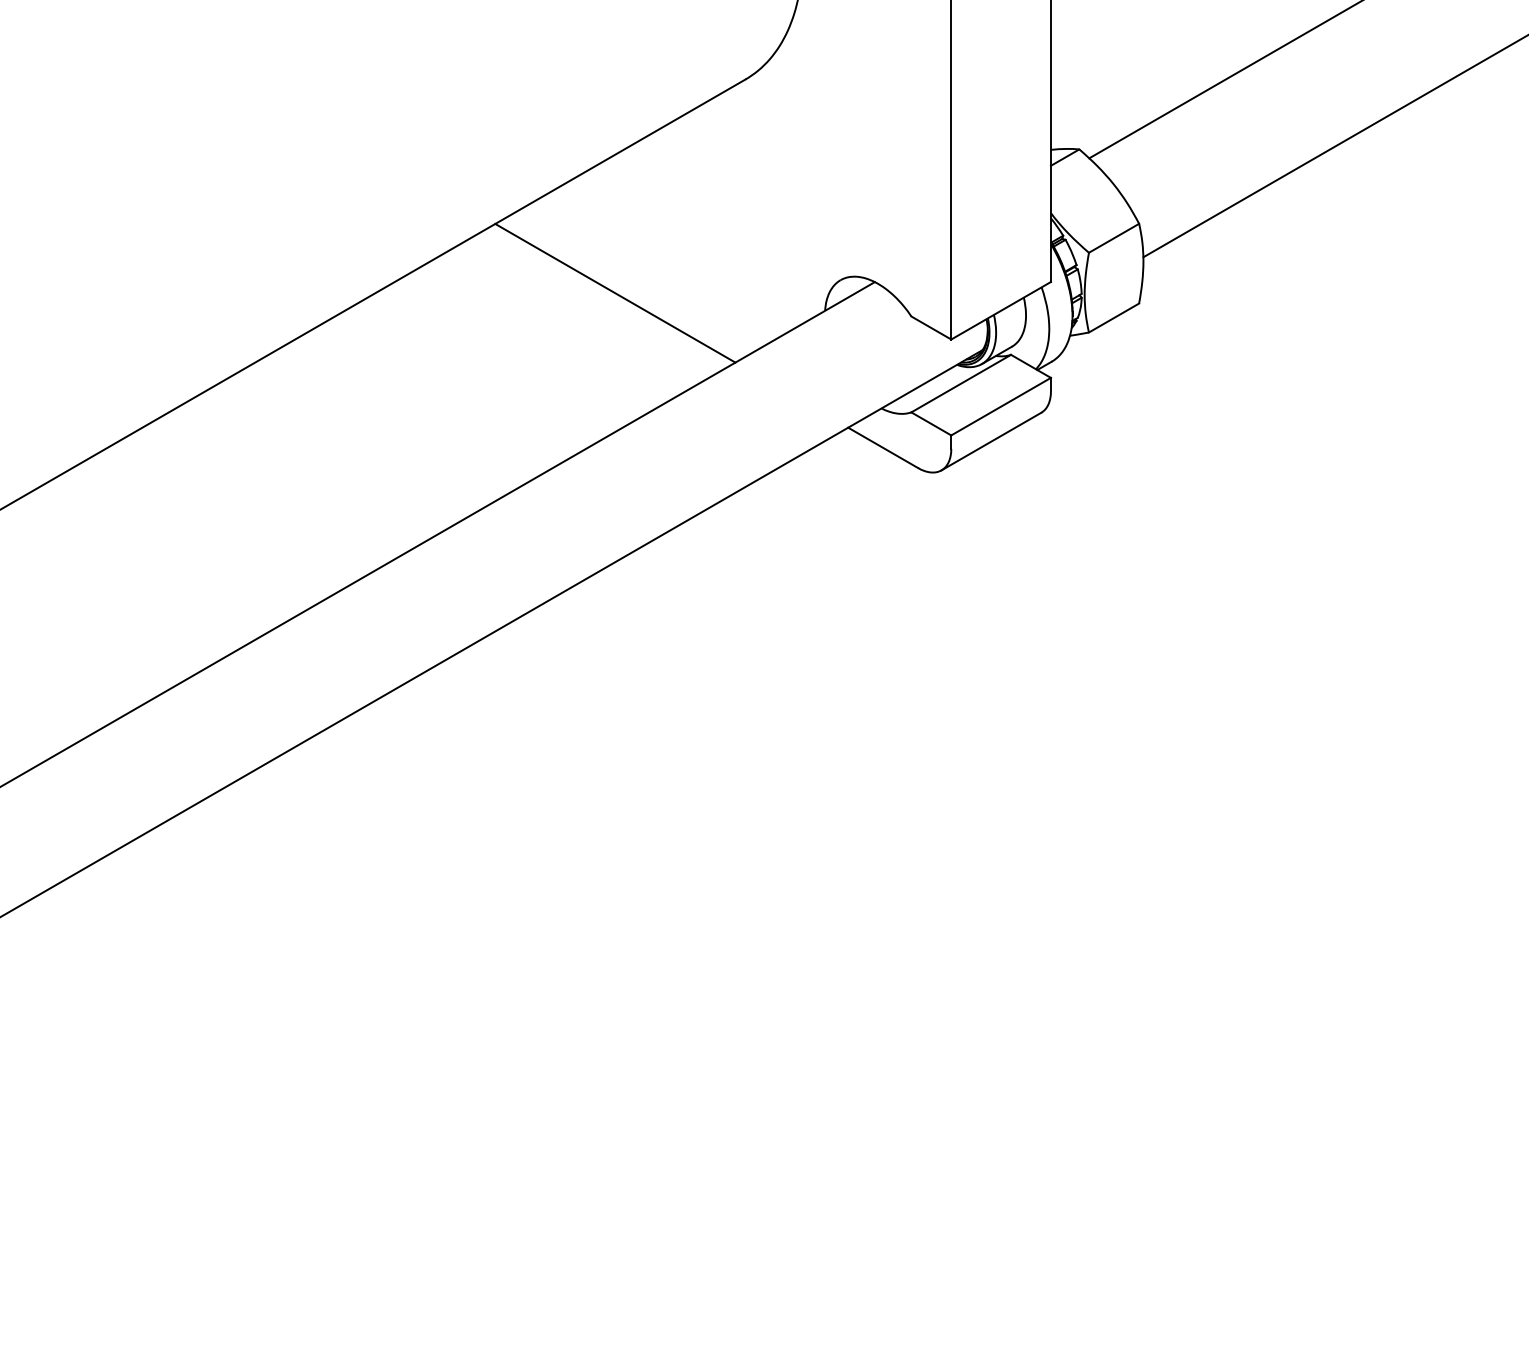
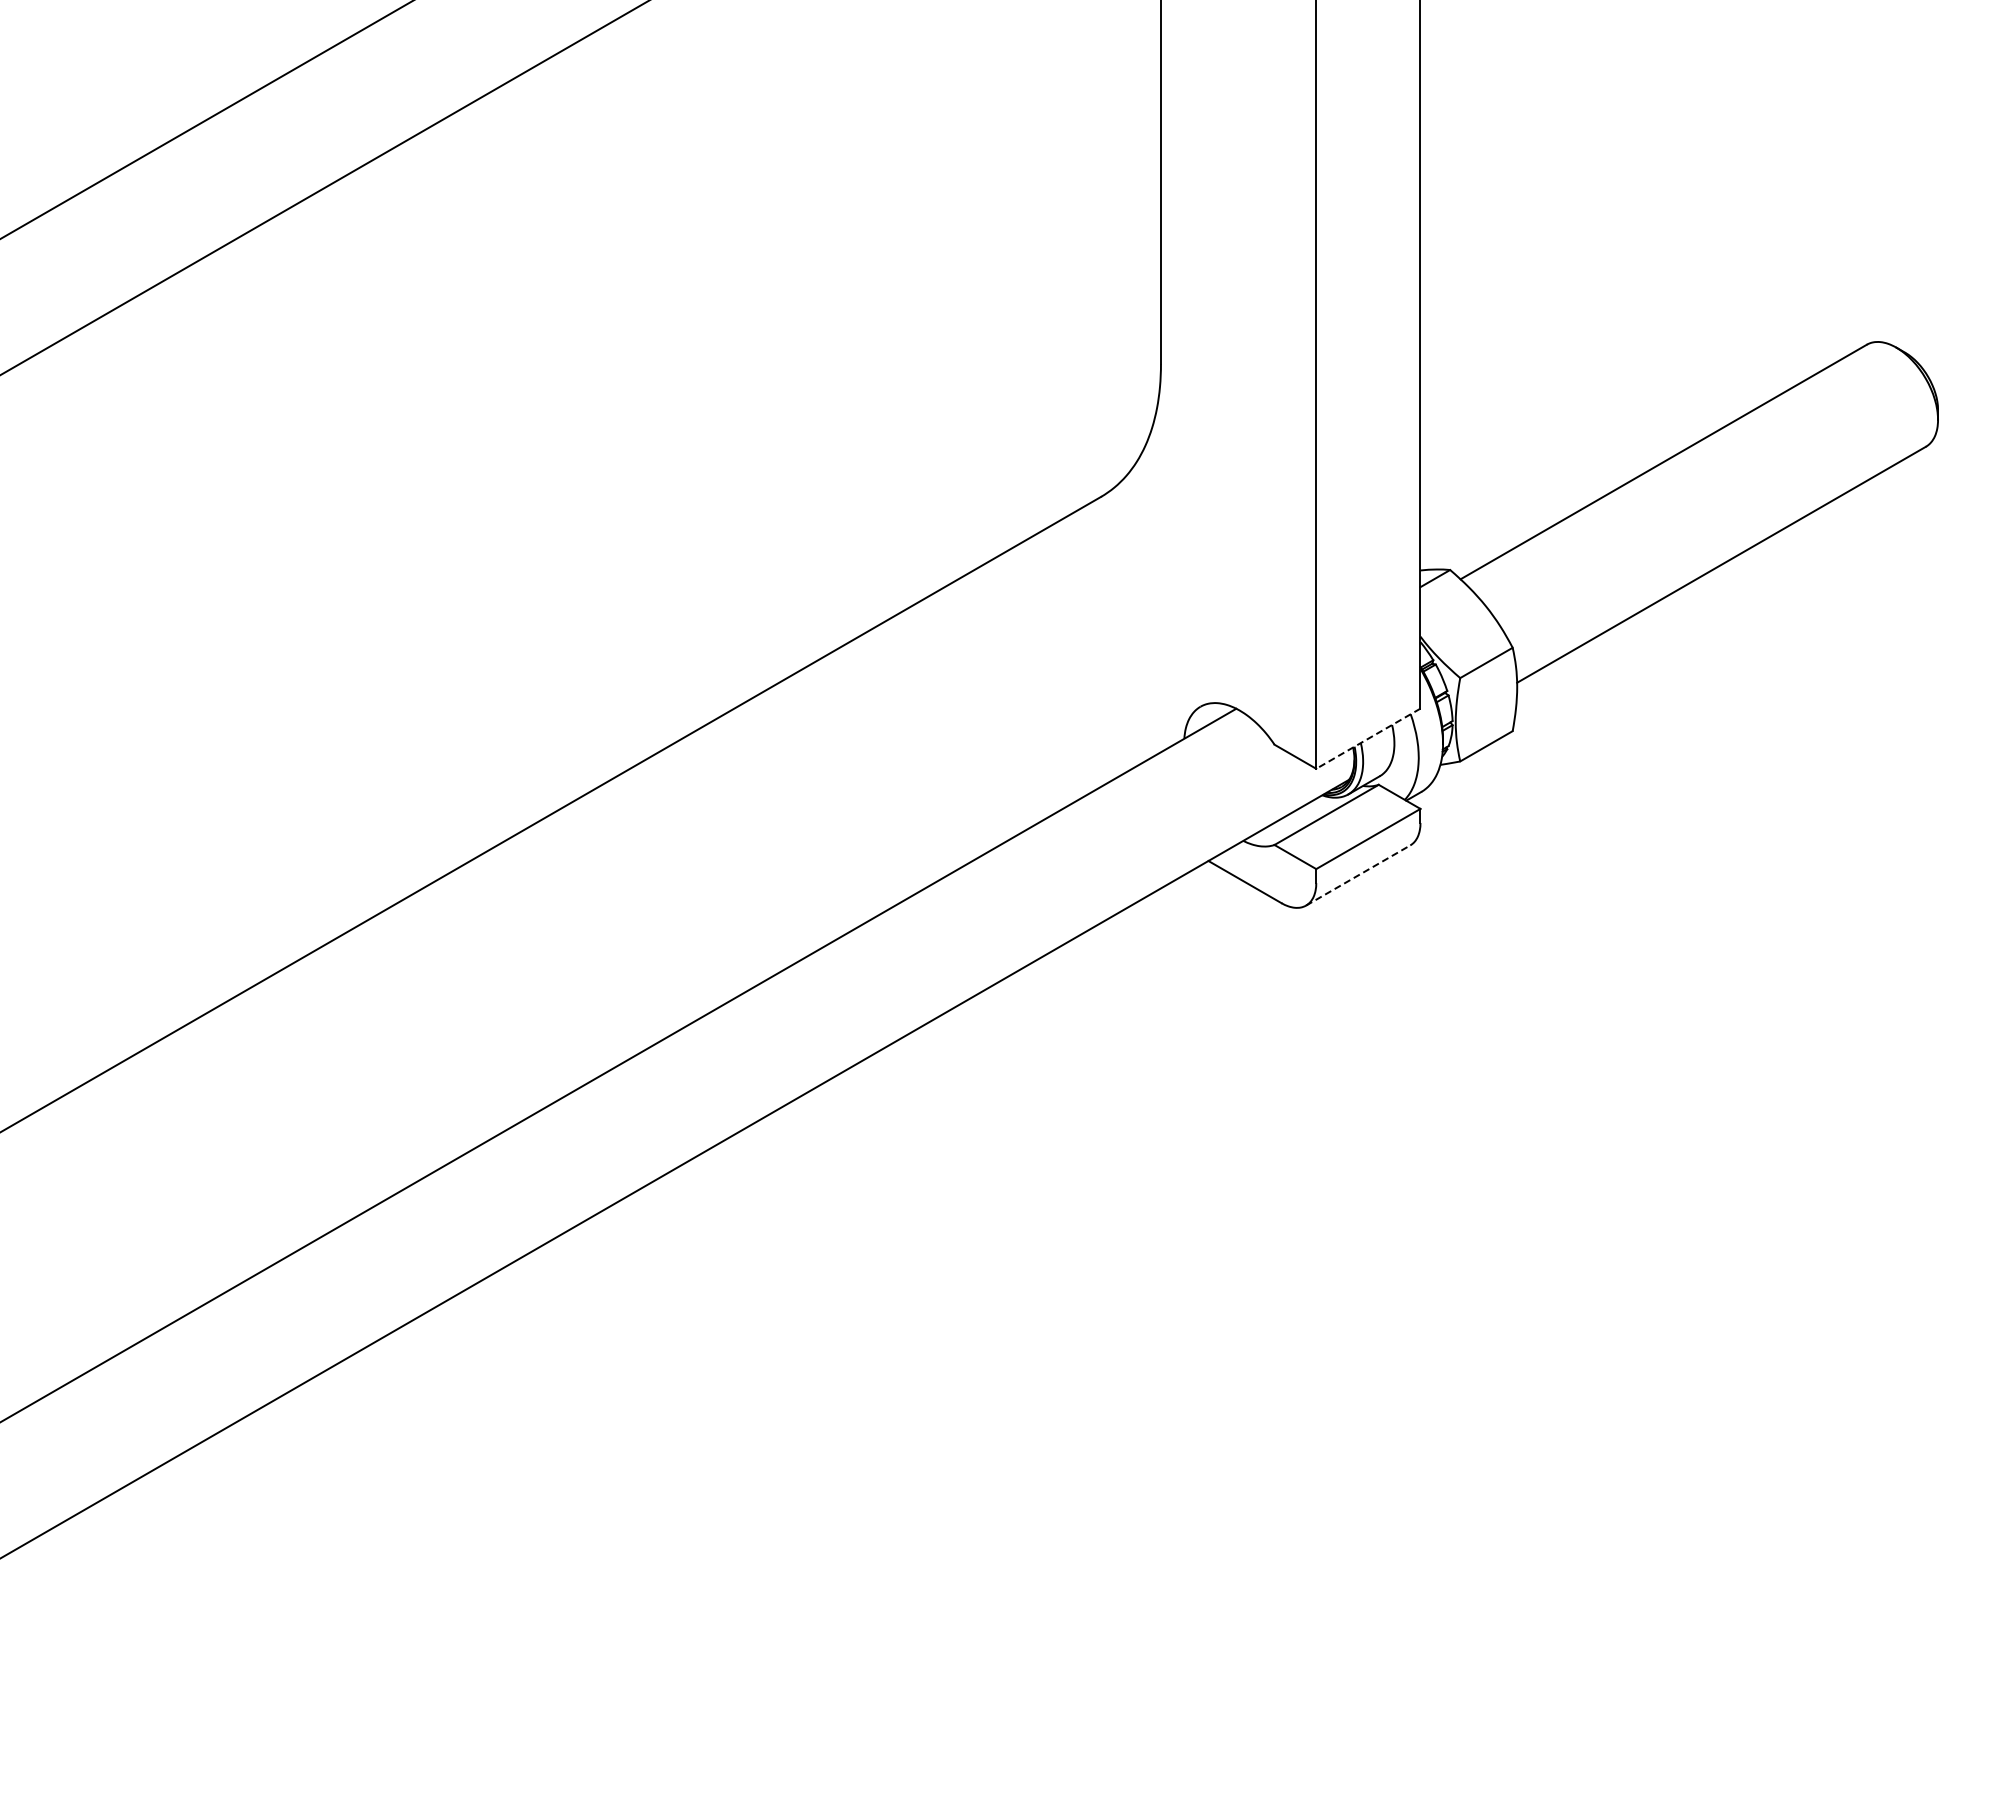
line: (614, 292) -> (964, 719), removed
line: (1000, 310) -> (1367, 738), solid -> dashed
line: (991, 441) -> (1358, 875), solid -> dashed

